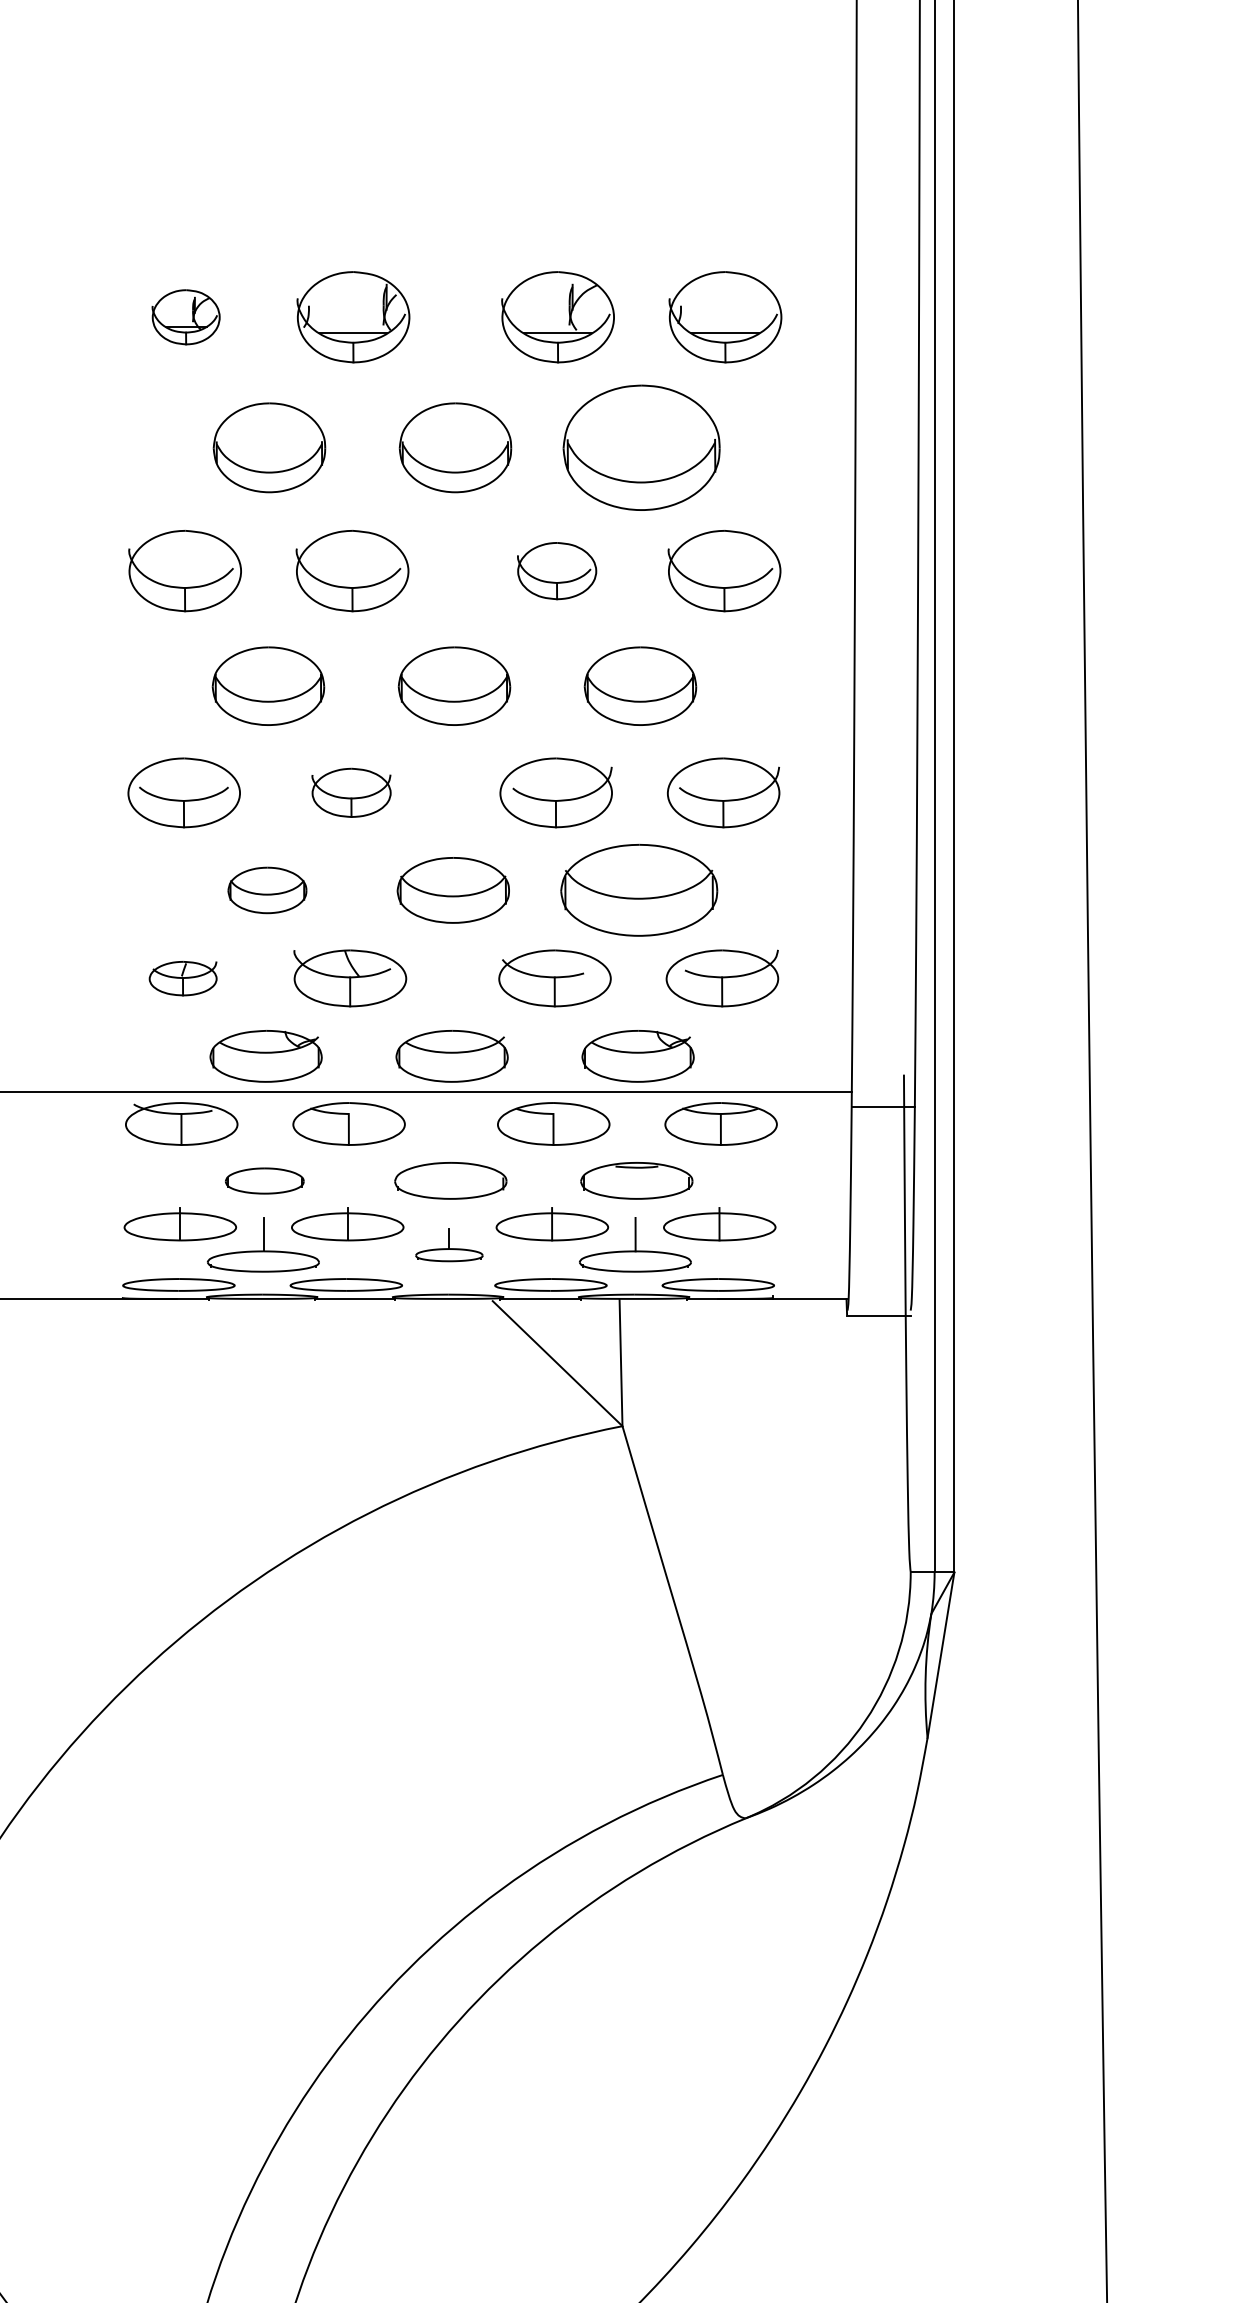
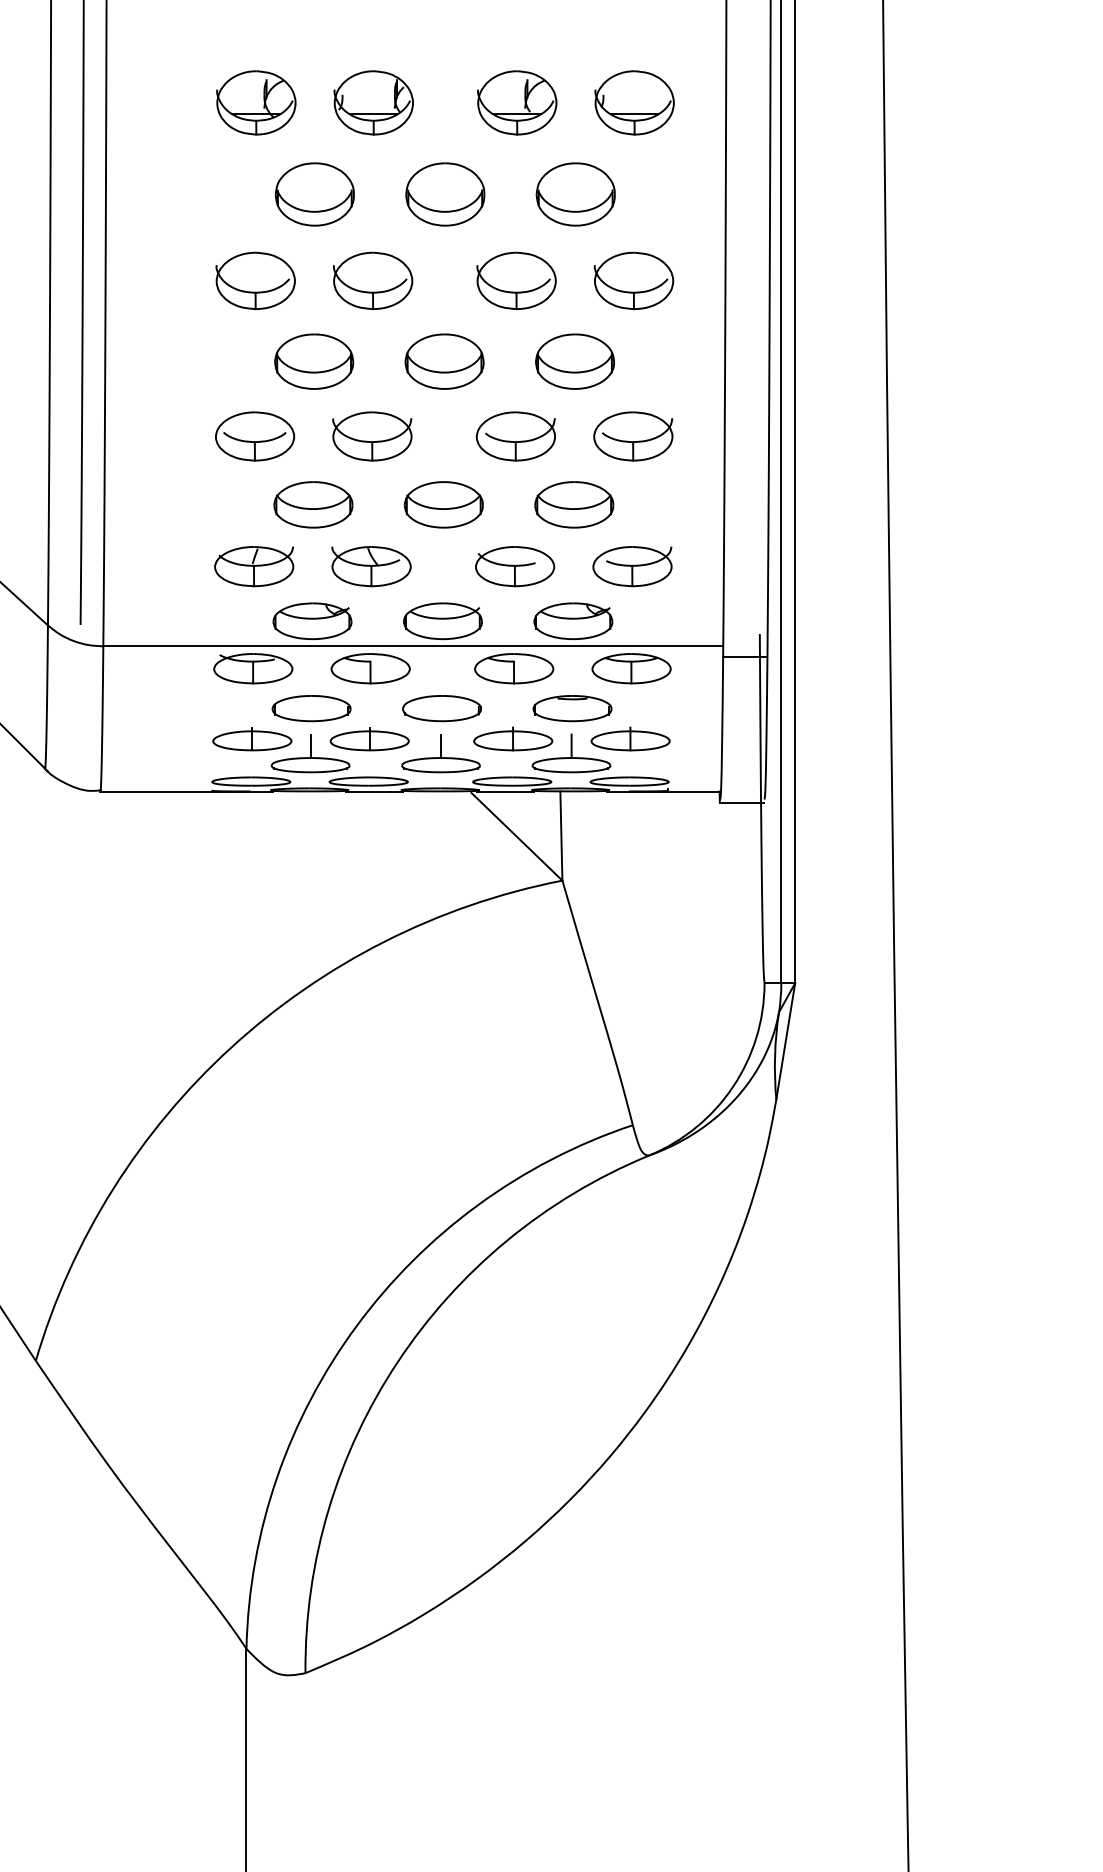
part: (186, 316) -> (256, 102), size x1.67
part: (641, 447) -> (575, 194), size x0.71
part: (557, 570) -> (516, 280), size x1.43
part: (351, 792) -> (372, 436), size x1.43
part: (267, 889) -> (313, 504), size x1.43
part: (639, 889) -> (574, 504), size x0.71
part: (183, 978) -> (254, 566), size x1.67
part: (264, 1180) -> (311, 708), size x1.43
part: (448, 1244) -> (440, 753), size x1.67

